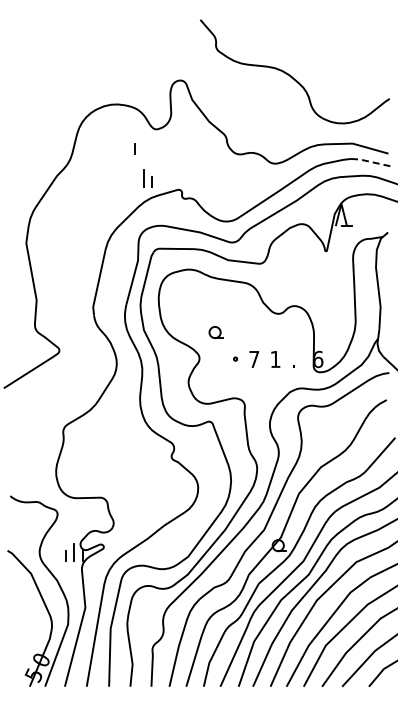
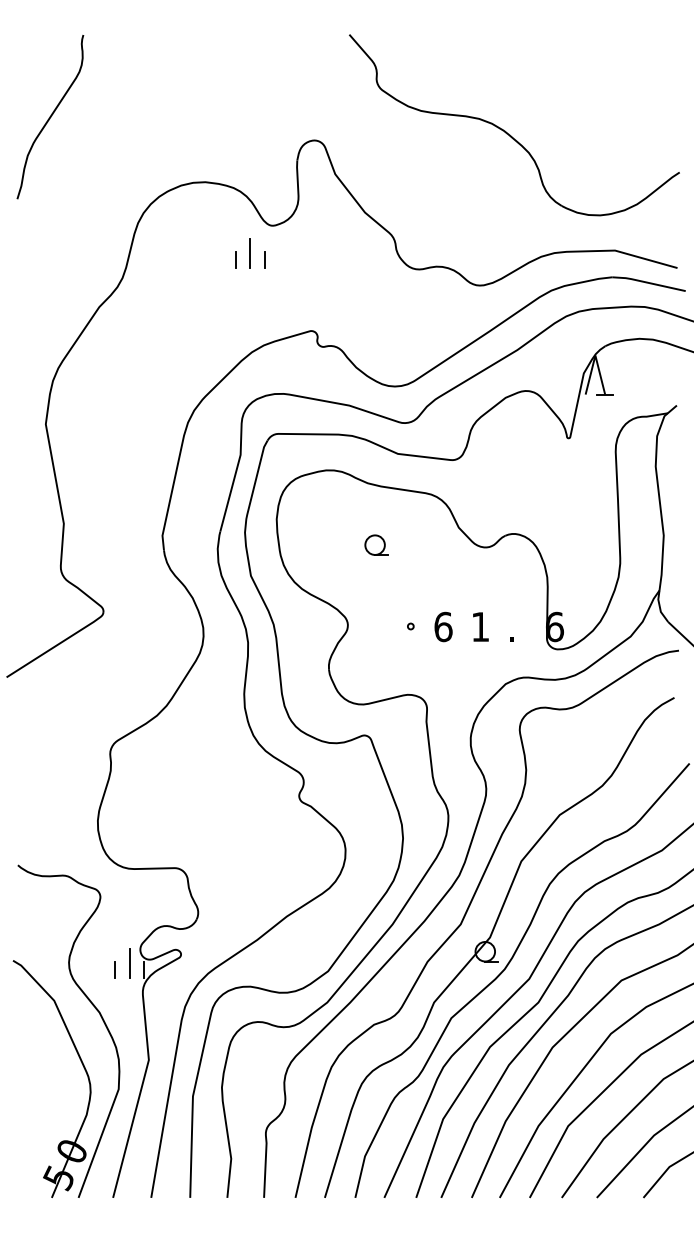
curve: (28, 67) -> (49, 117), added
line: (370, 161) -> (646, 281), dashed -> solid
part: (147, 178) -> (257, 253), moved
part: (215, 332) -> (375, 545), moved
text: (254, 359) -> (443, 627), 7 -> 6

